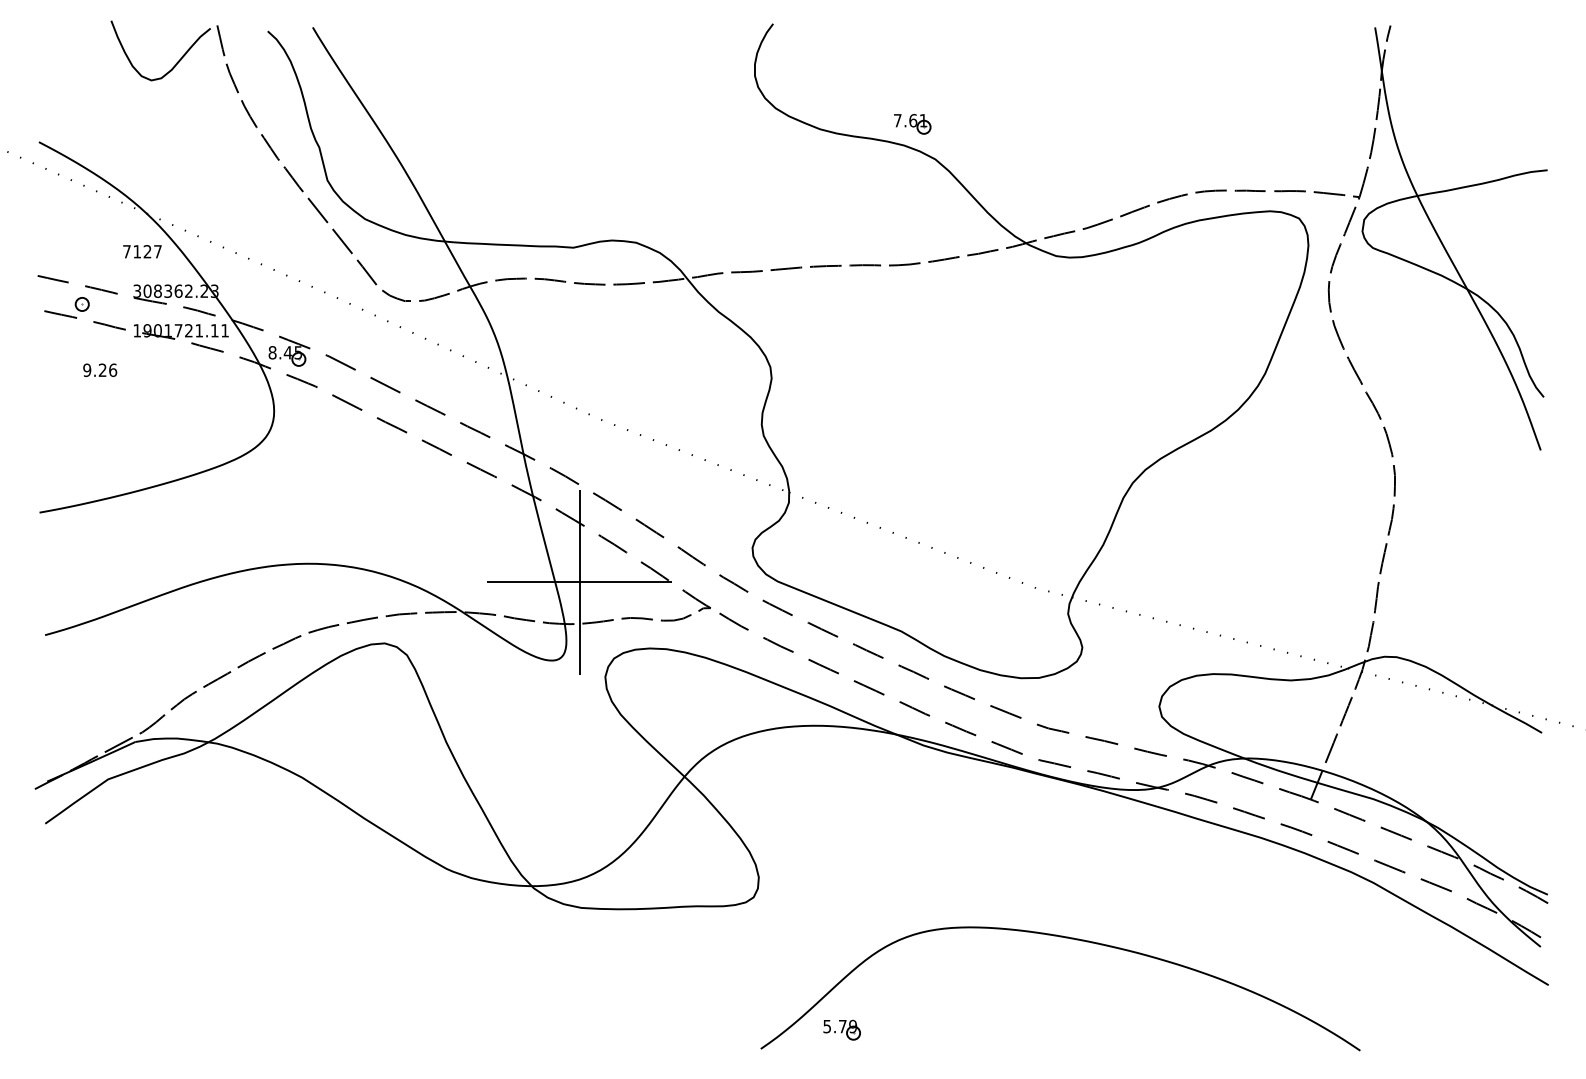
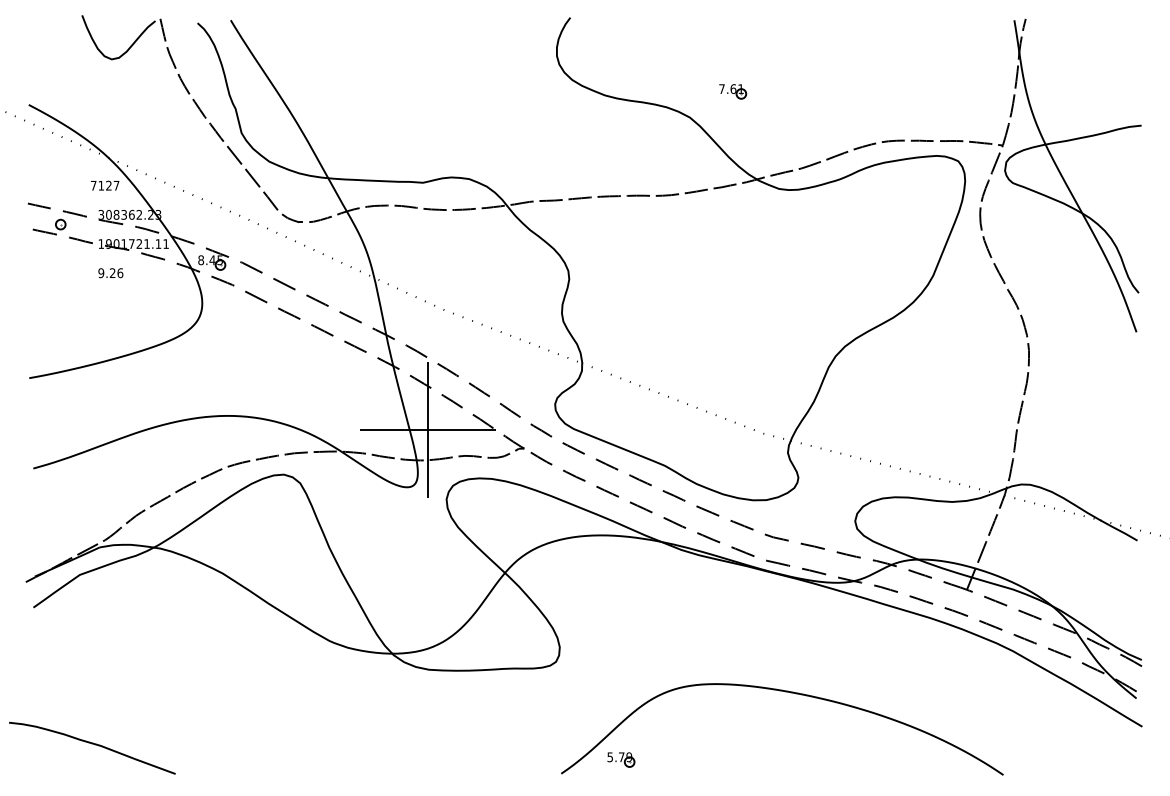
part: (912, 124) -> (732, 91), moved
text: (100, 369) -> (111, 272), moved
curve: (126, 1009) -> (93, 744), added

